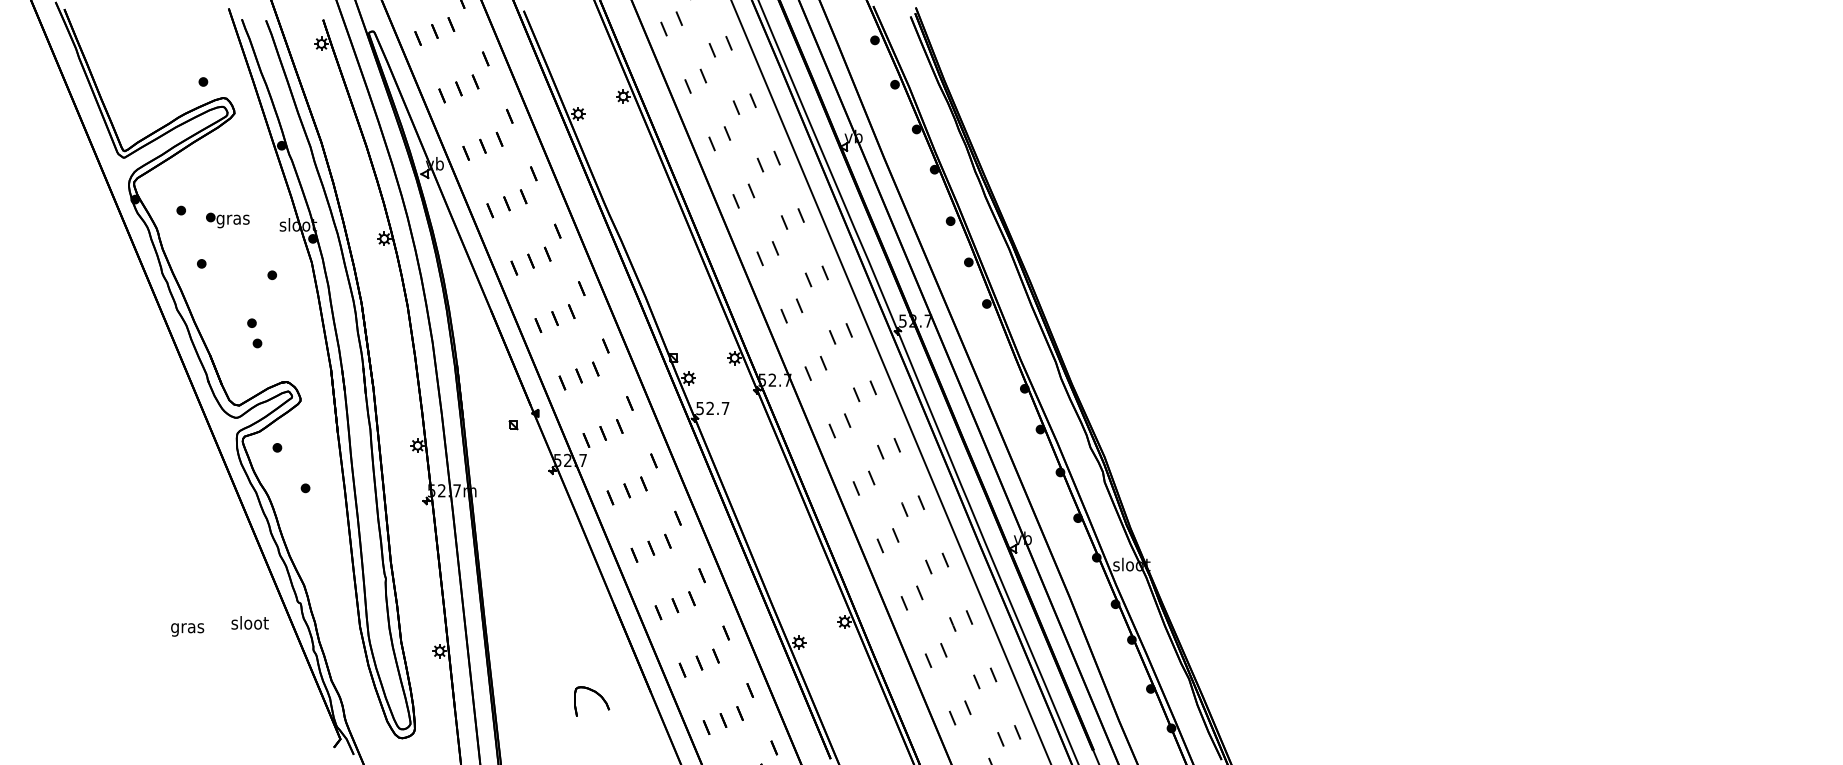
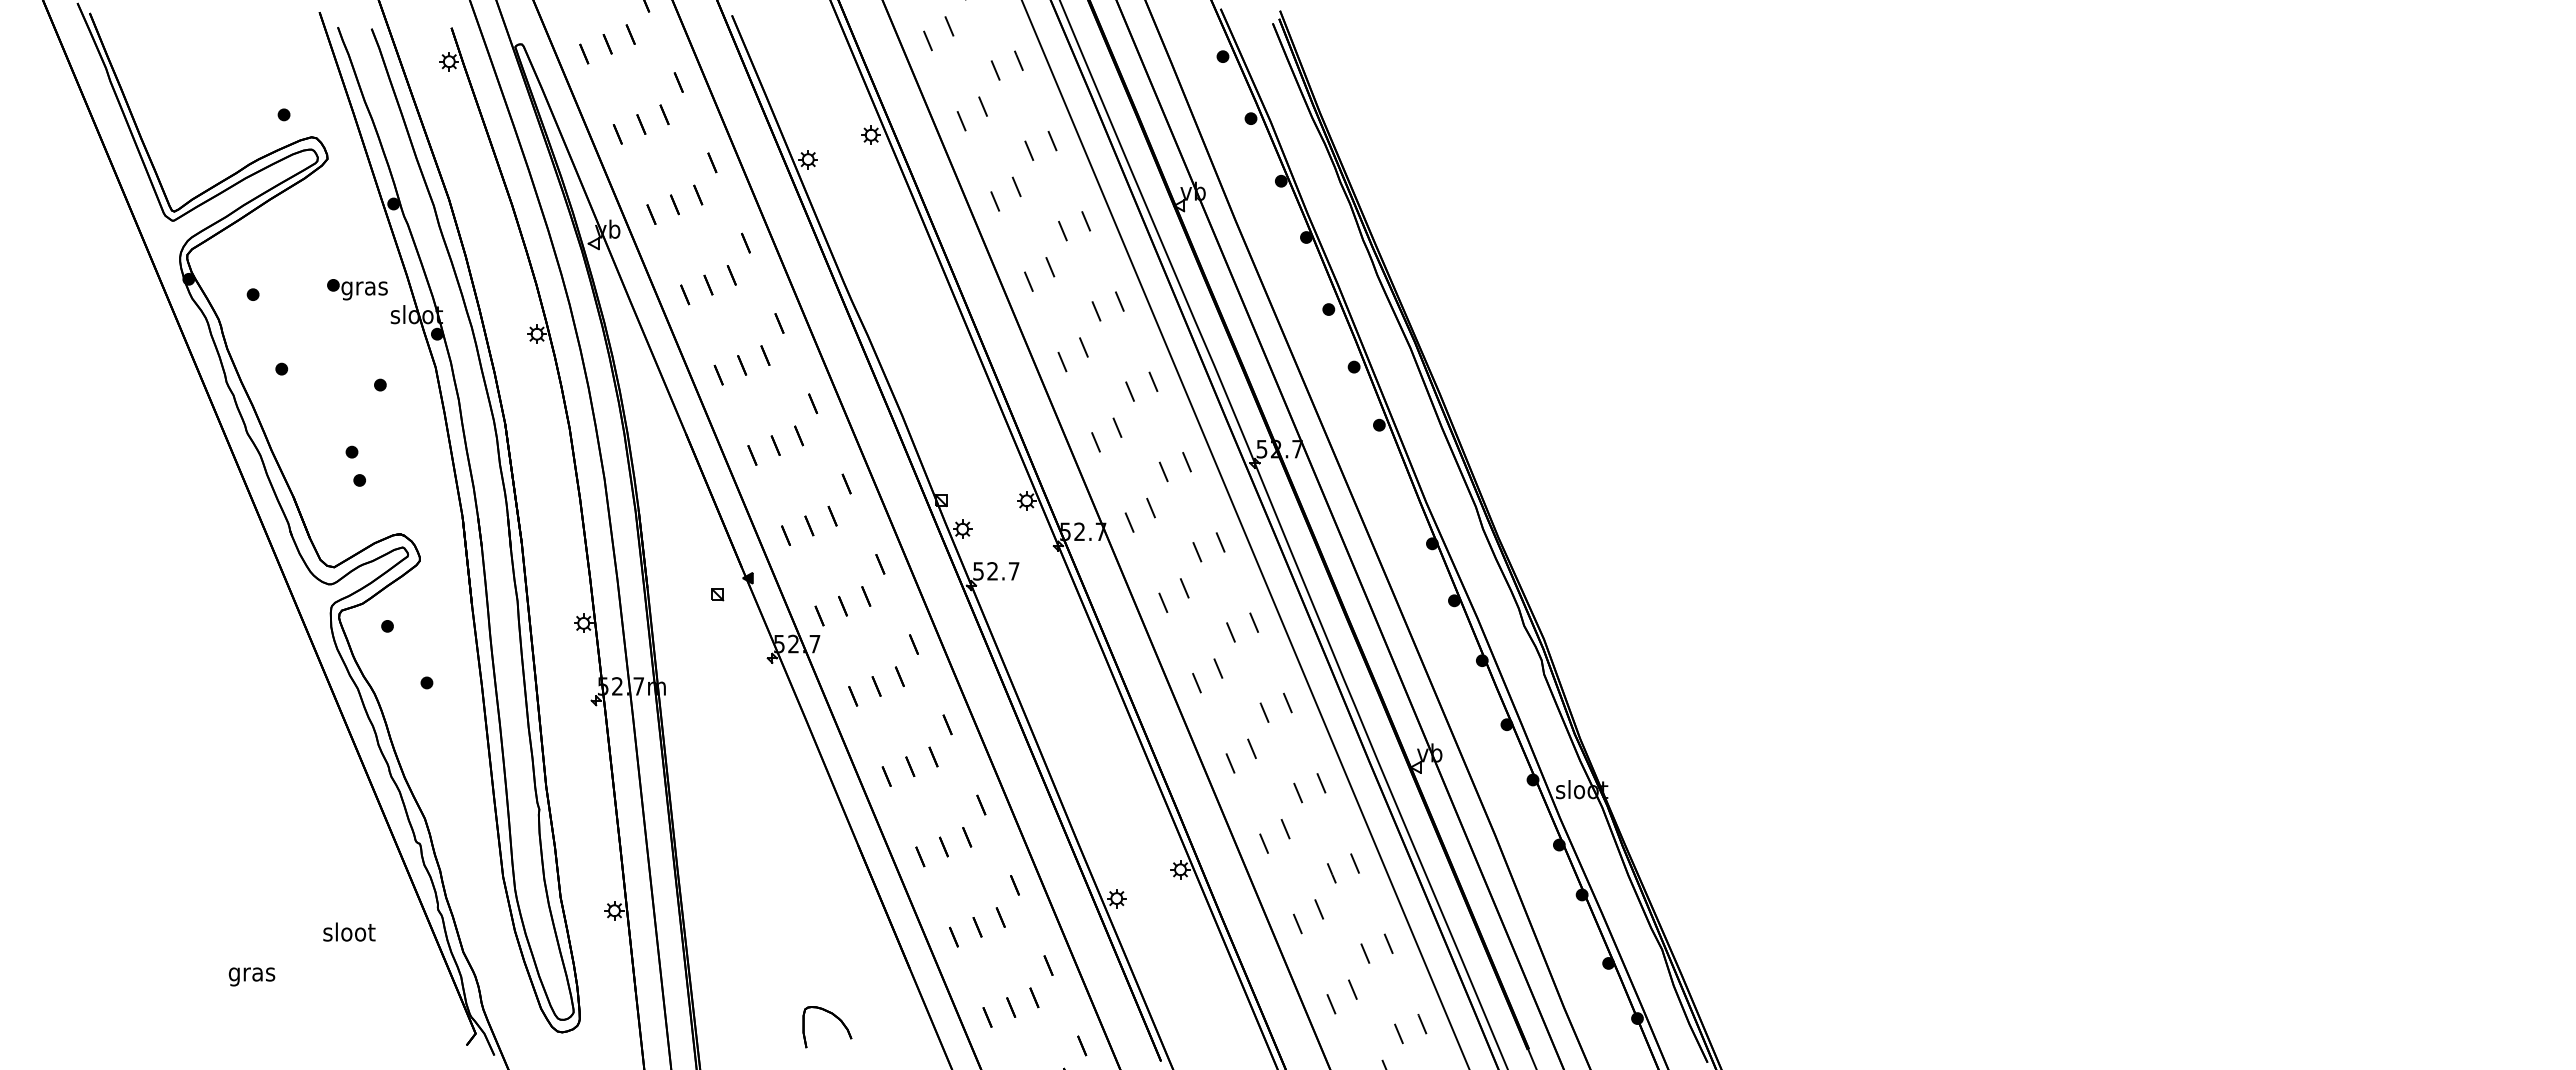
part: (228, 220) -> (357, 289), moved
text: (250, 622) -> (349, 931), moved
text: (187, 629) -> (251, 976), moved
part: (598, 695) -> (836, 1018), moved

